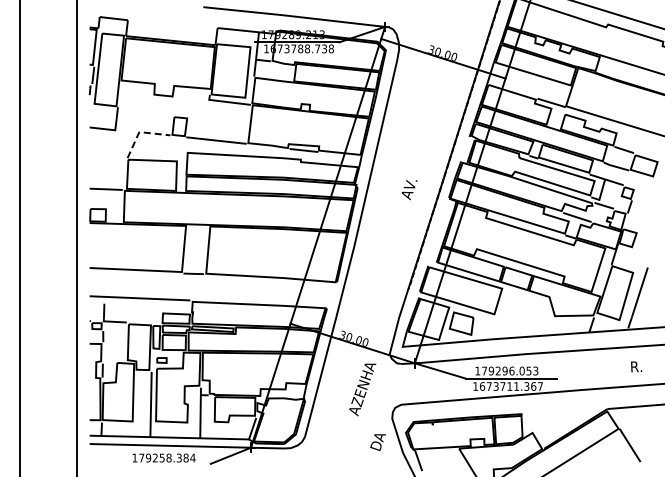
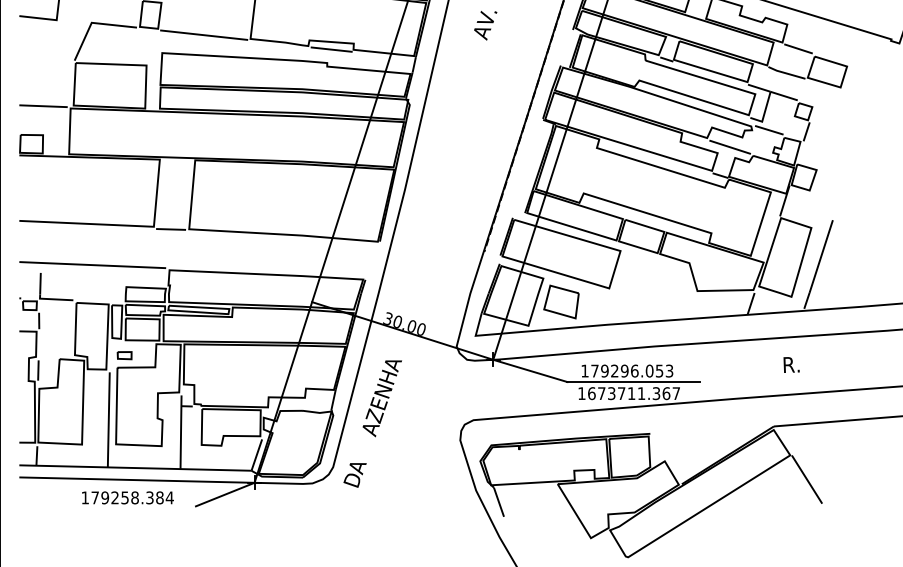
line: (140, 132) -> (93, 23), dashed -> solid
text: (409, 190) -> (485, 26), moved
text: (636, 366) -> (791, 364), moved
text: (362, 389) -> (381, 397), moved
text: (377, 442) -> (354, 475), moved

